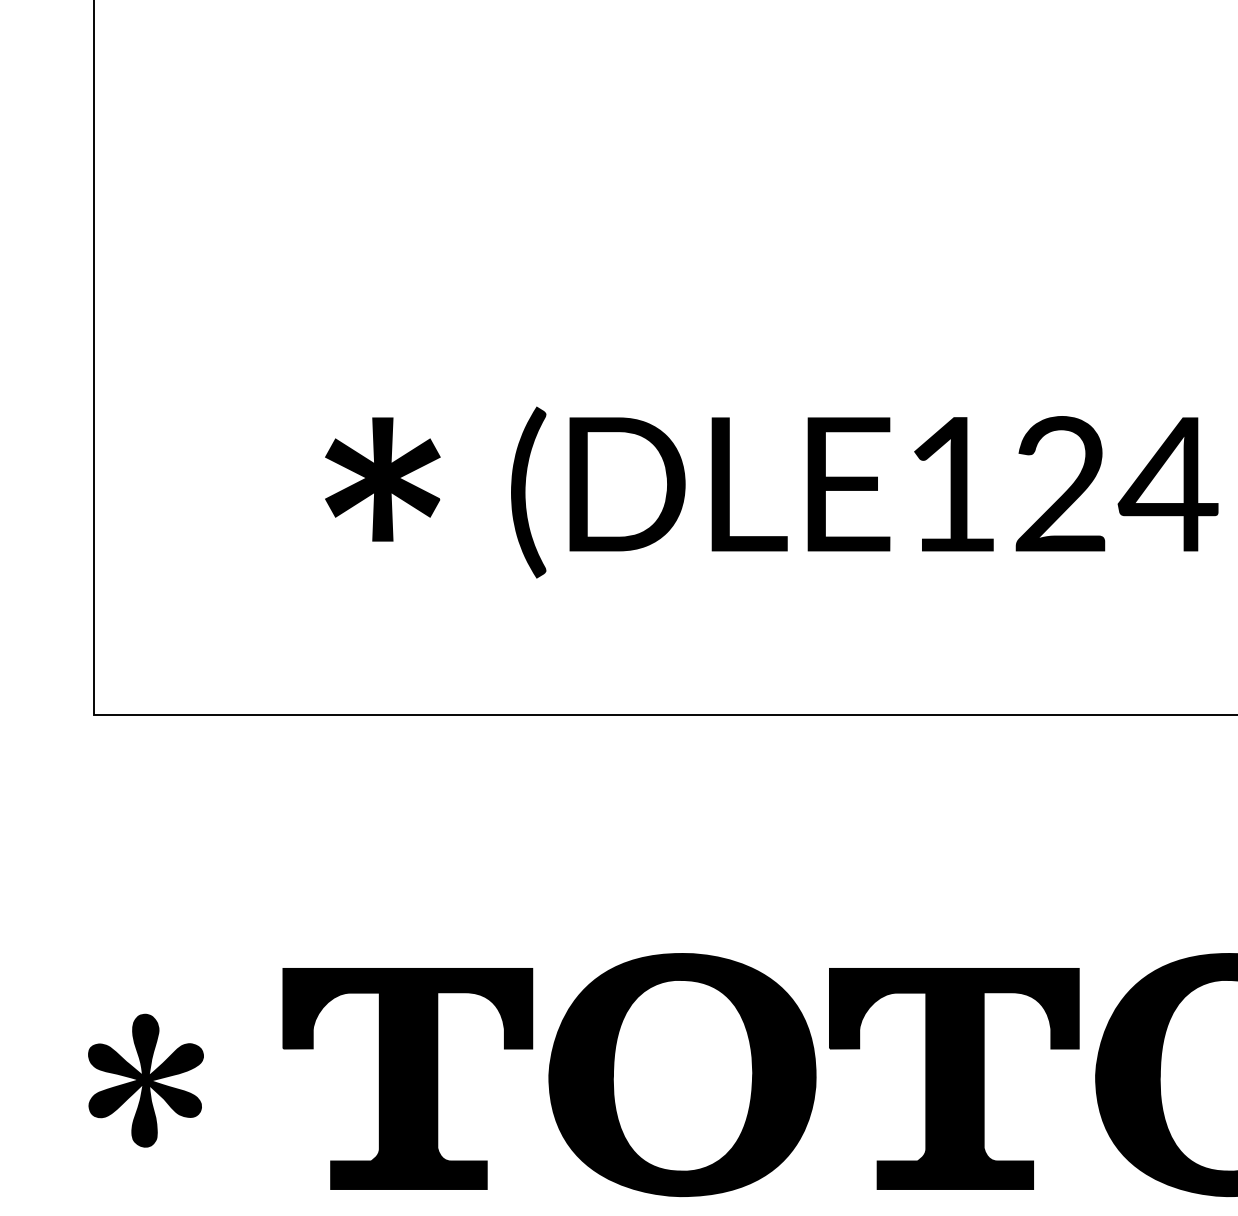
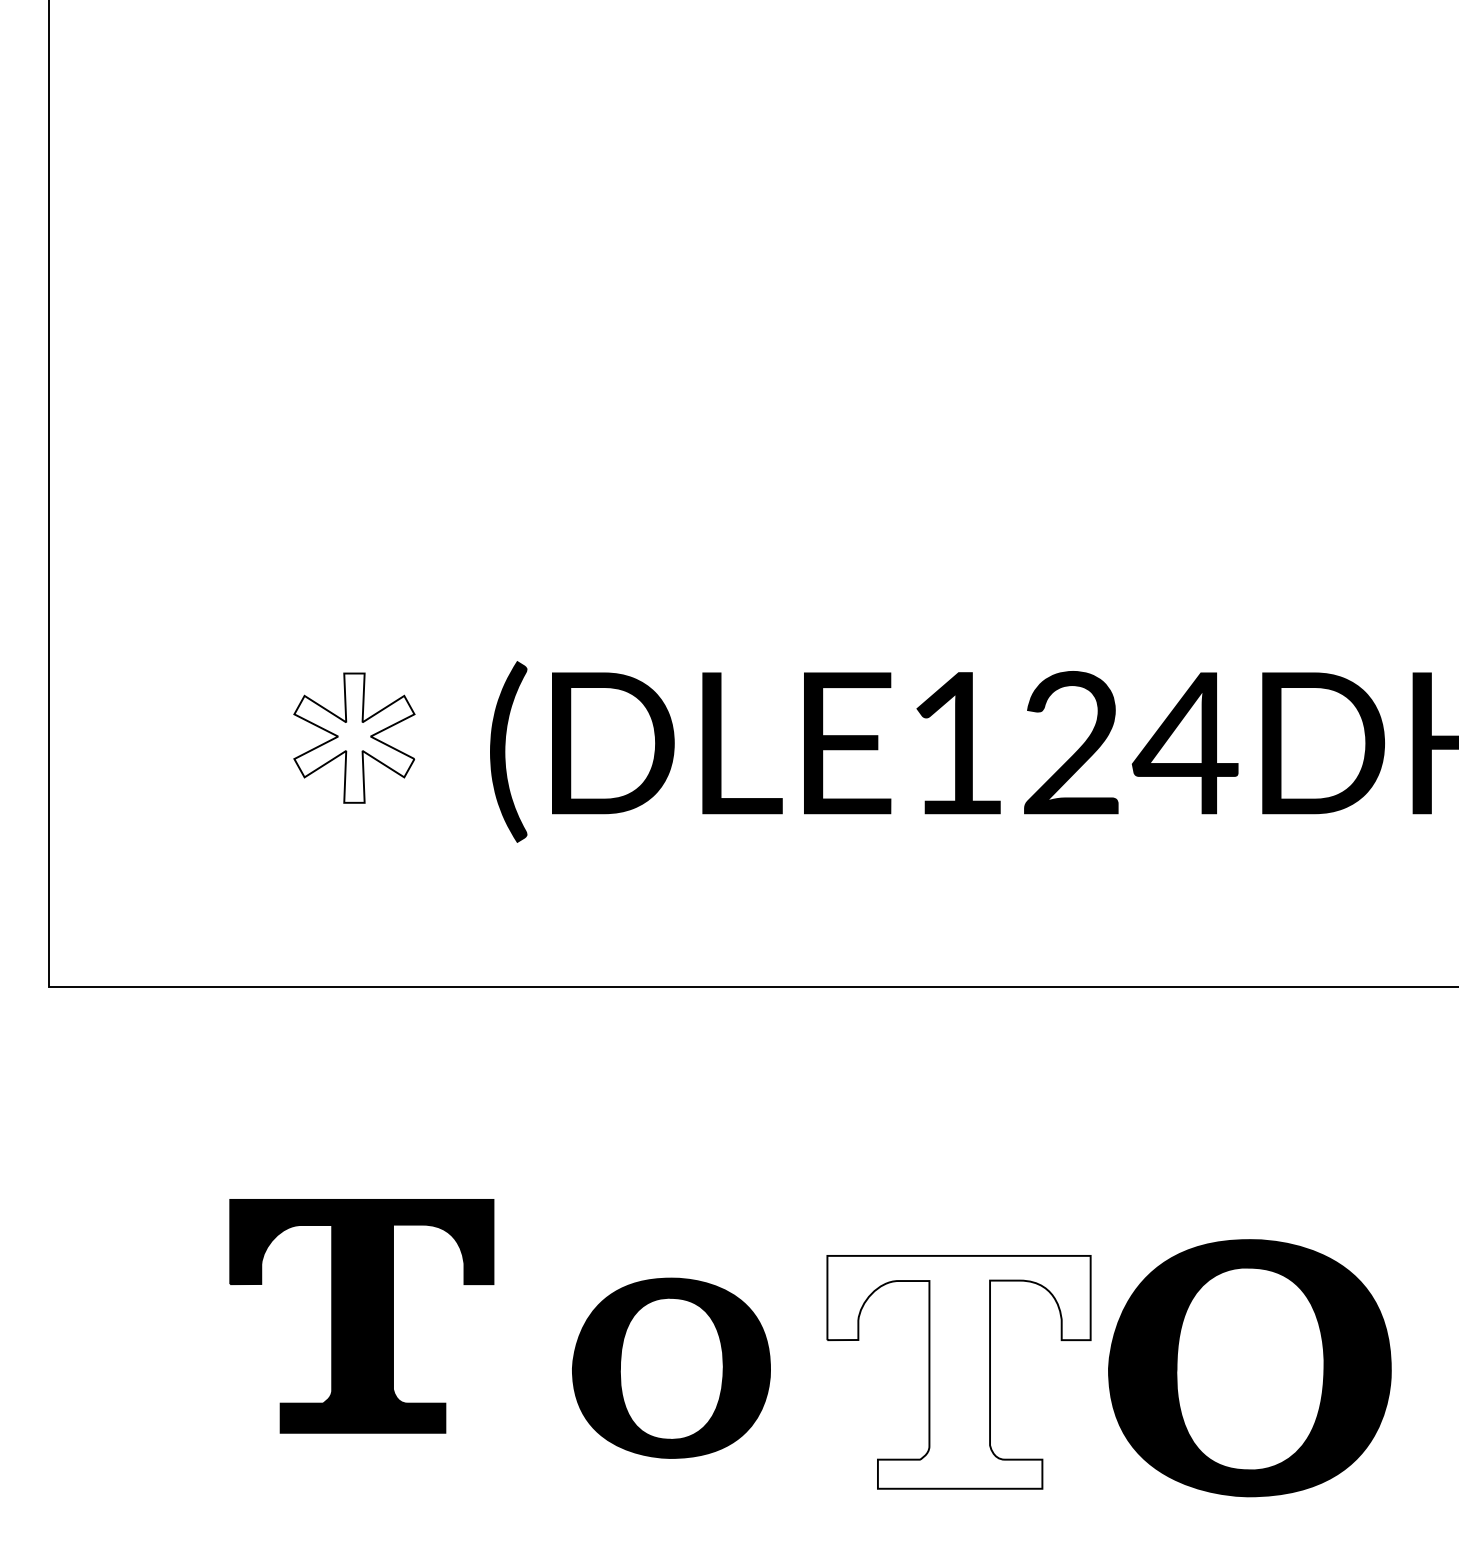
fill: (382, 478) -> (354, 737), removed
part: (682, 1075) -> (671, 1368), size x0.7
fill: (953, 1078) -> (958, 1371), removed
part: (407, 1079) -> (361, 1316), moved
part: (145, 1080) -> (103, 1373), removed

